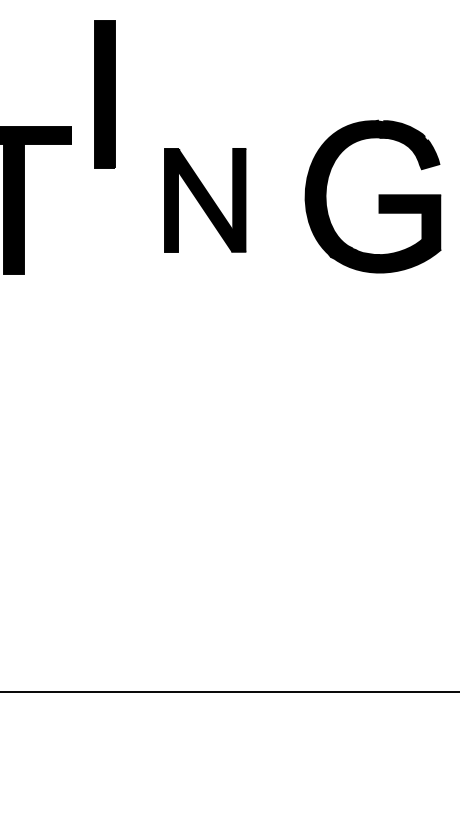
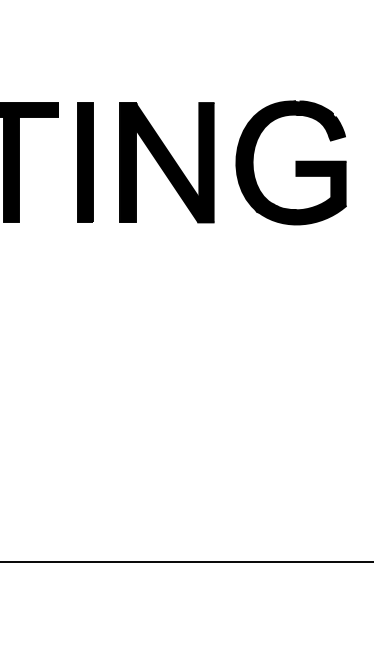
part: (105, 94) -> (85, 162), moved
part: (372, 196) -> (290, 162), moved
part: (204, 199) -> (166, 162), size x1.43

